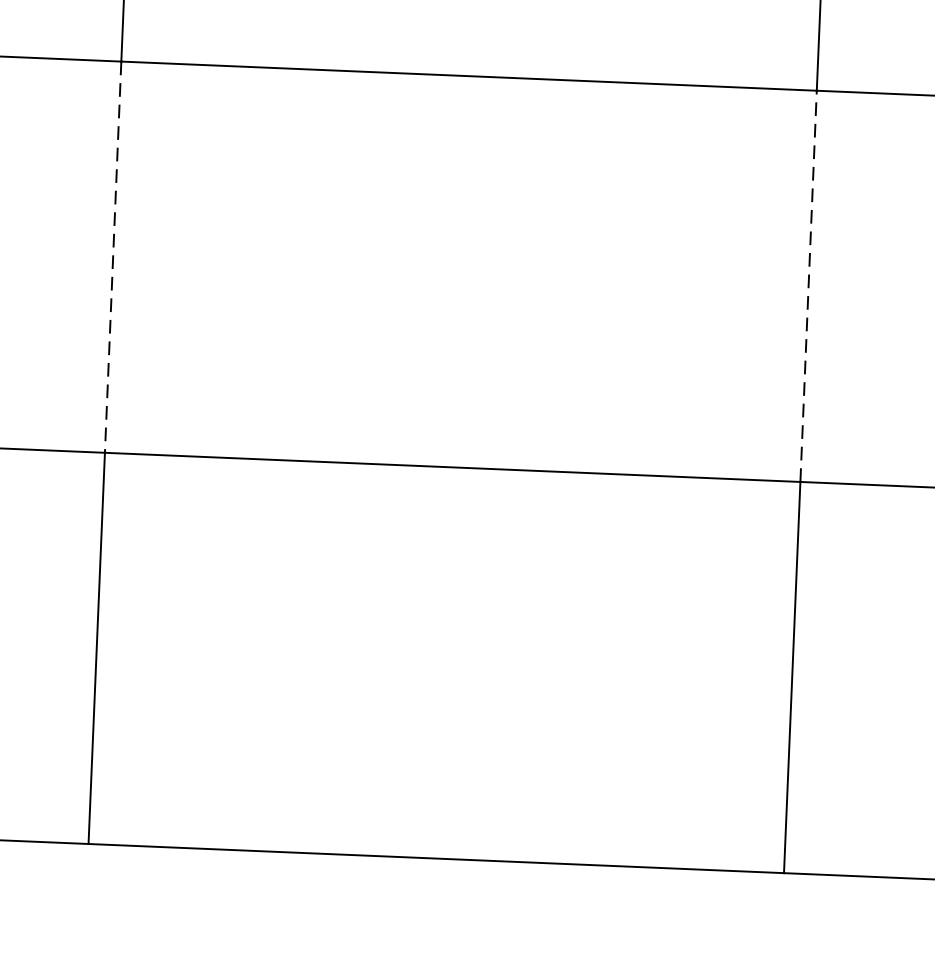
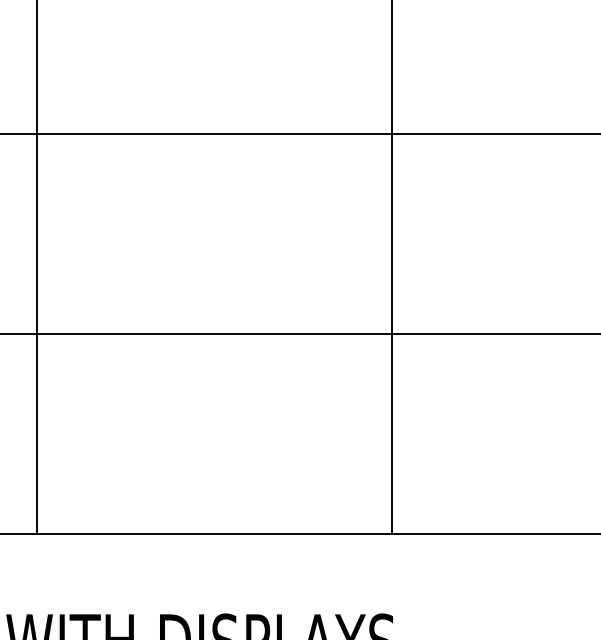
line: (112, 256) -> (36, 233), dashed -> solid
line: (808, 285) -> (392, 233), dashed -> solid

